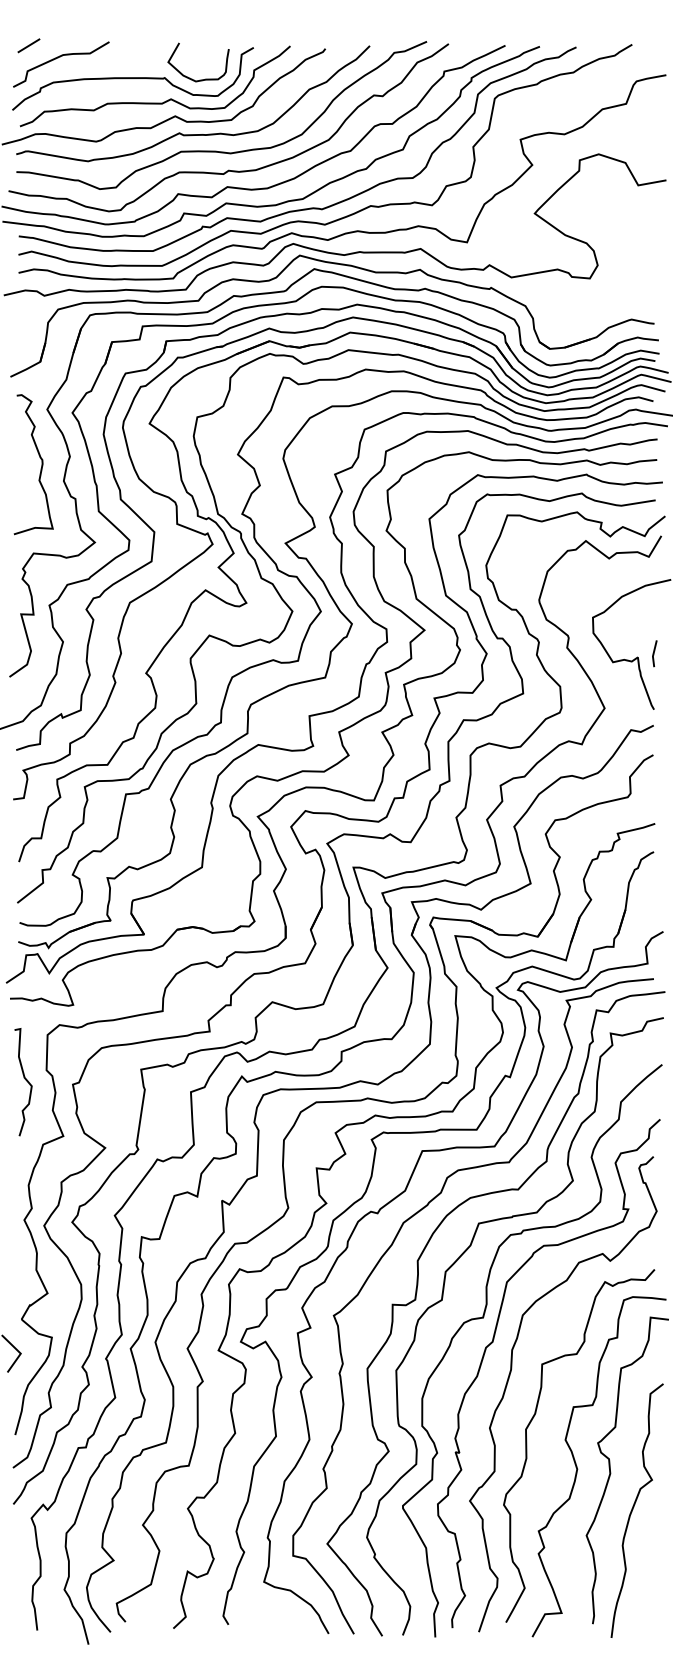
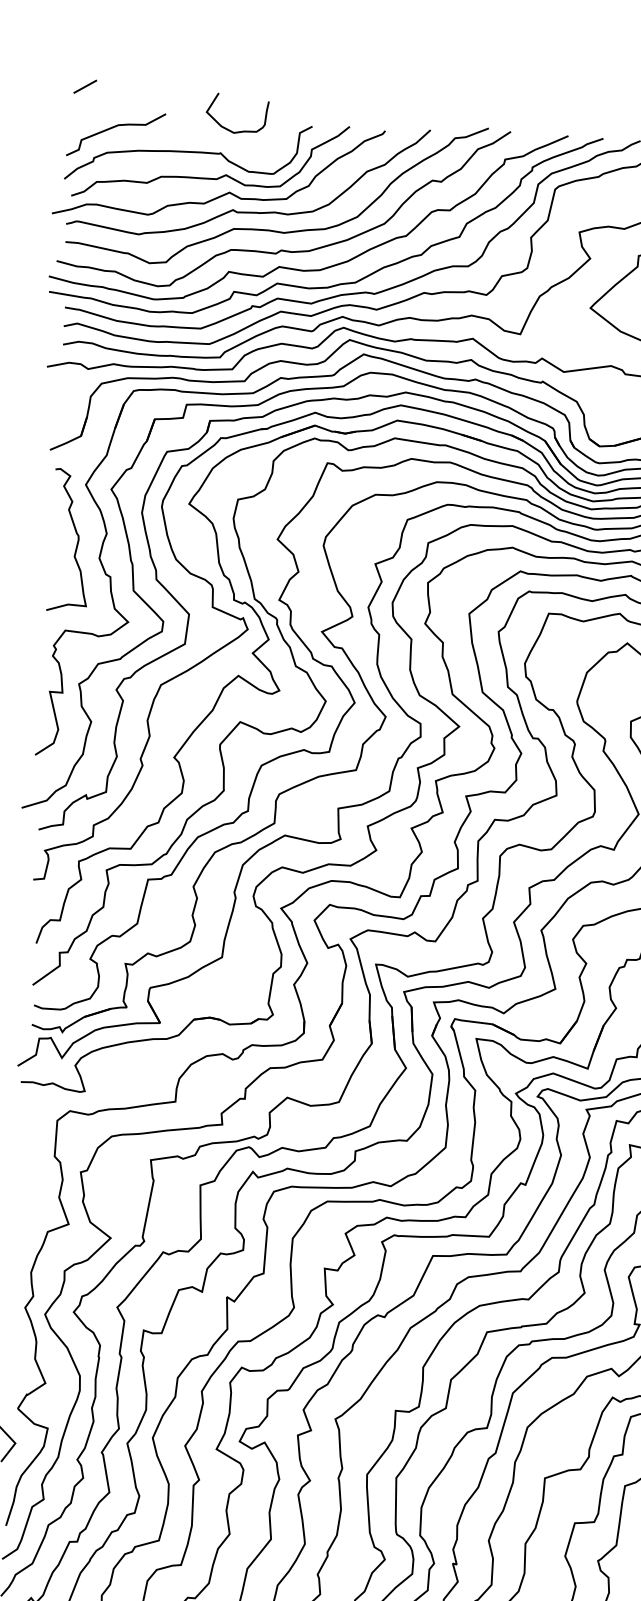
line: (28, 45) -> (84, 86), moved
curve: (190, 77) -> (228, 128), moved
curve: (25, 1080) -> (32, 1165), removed

